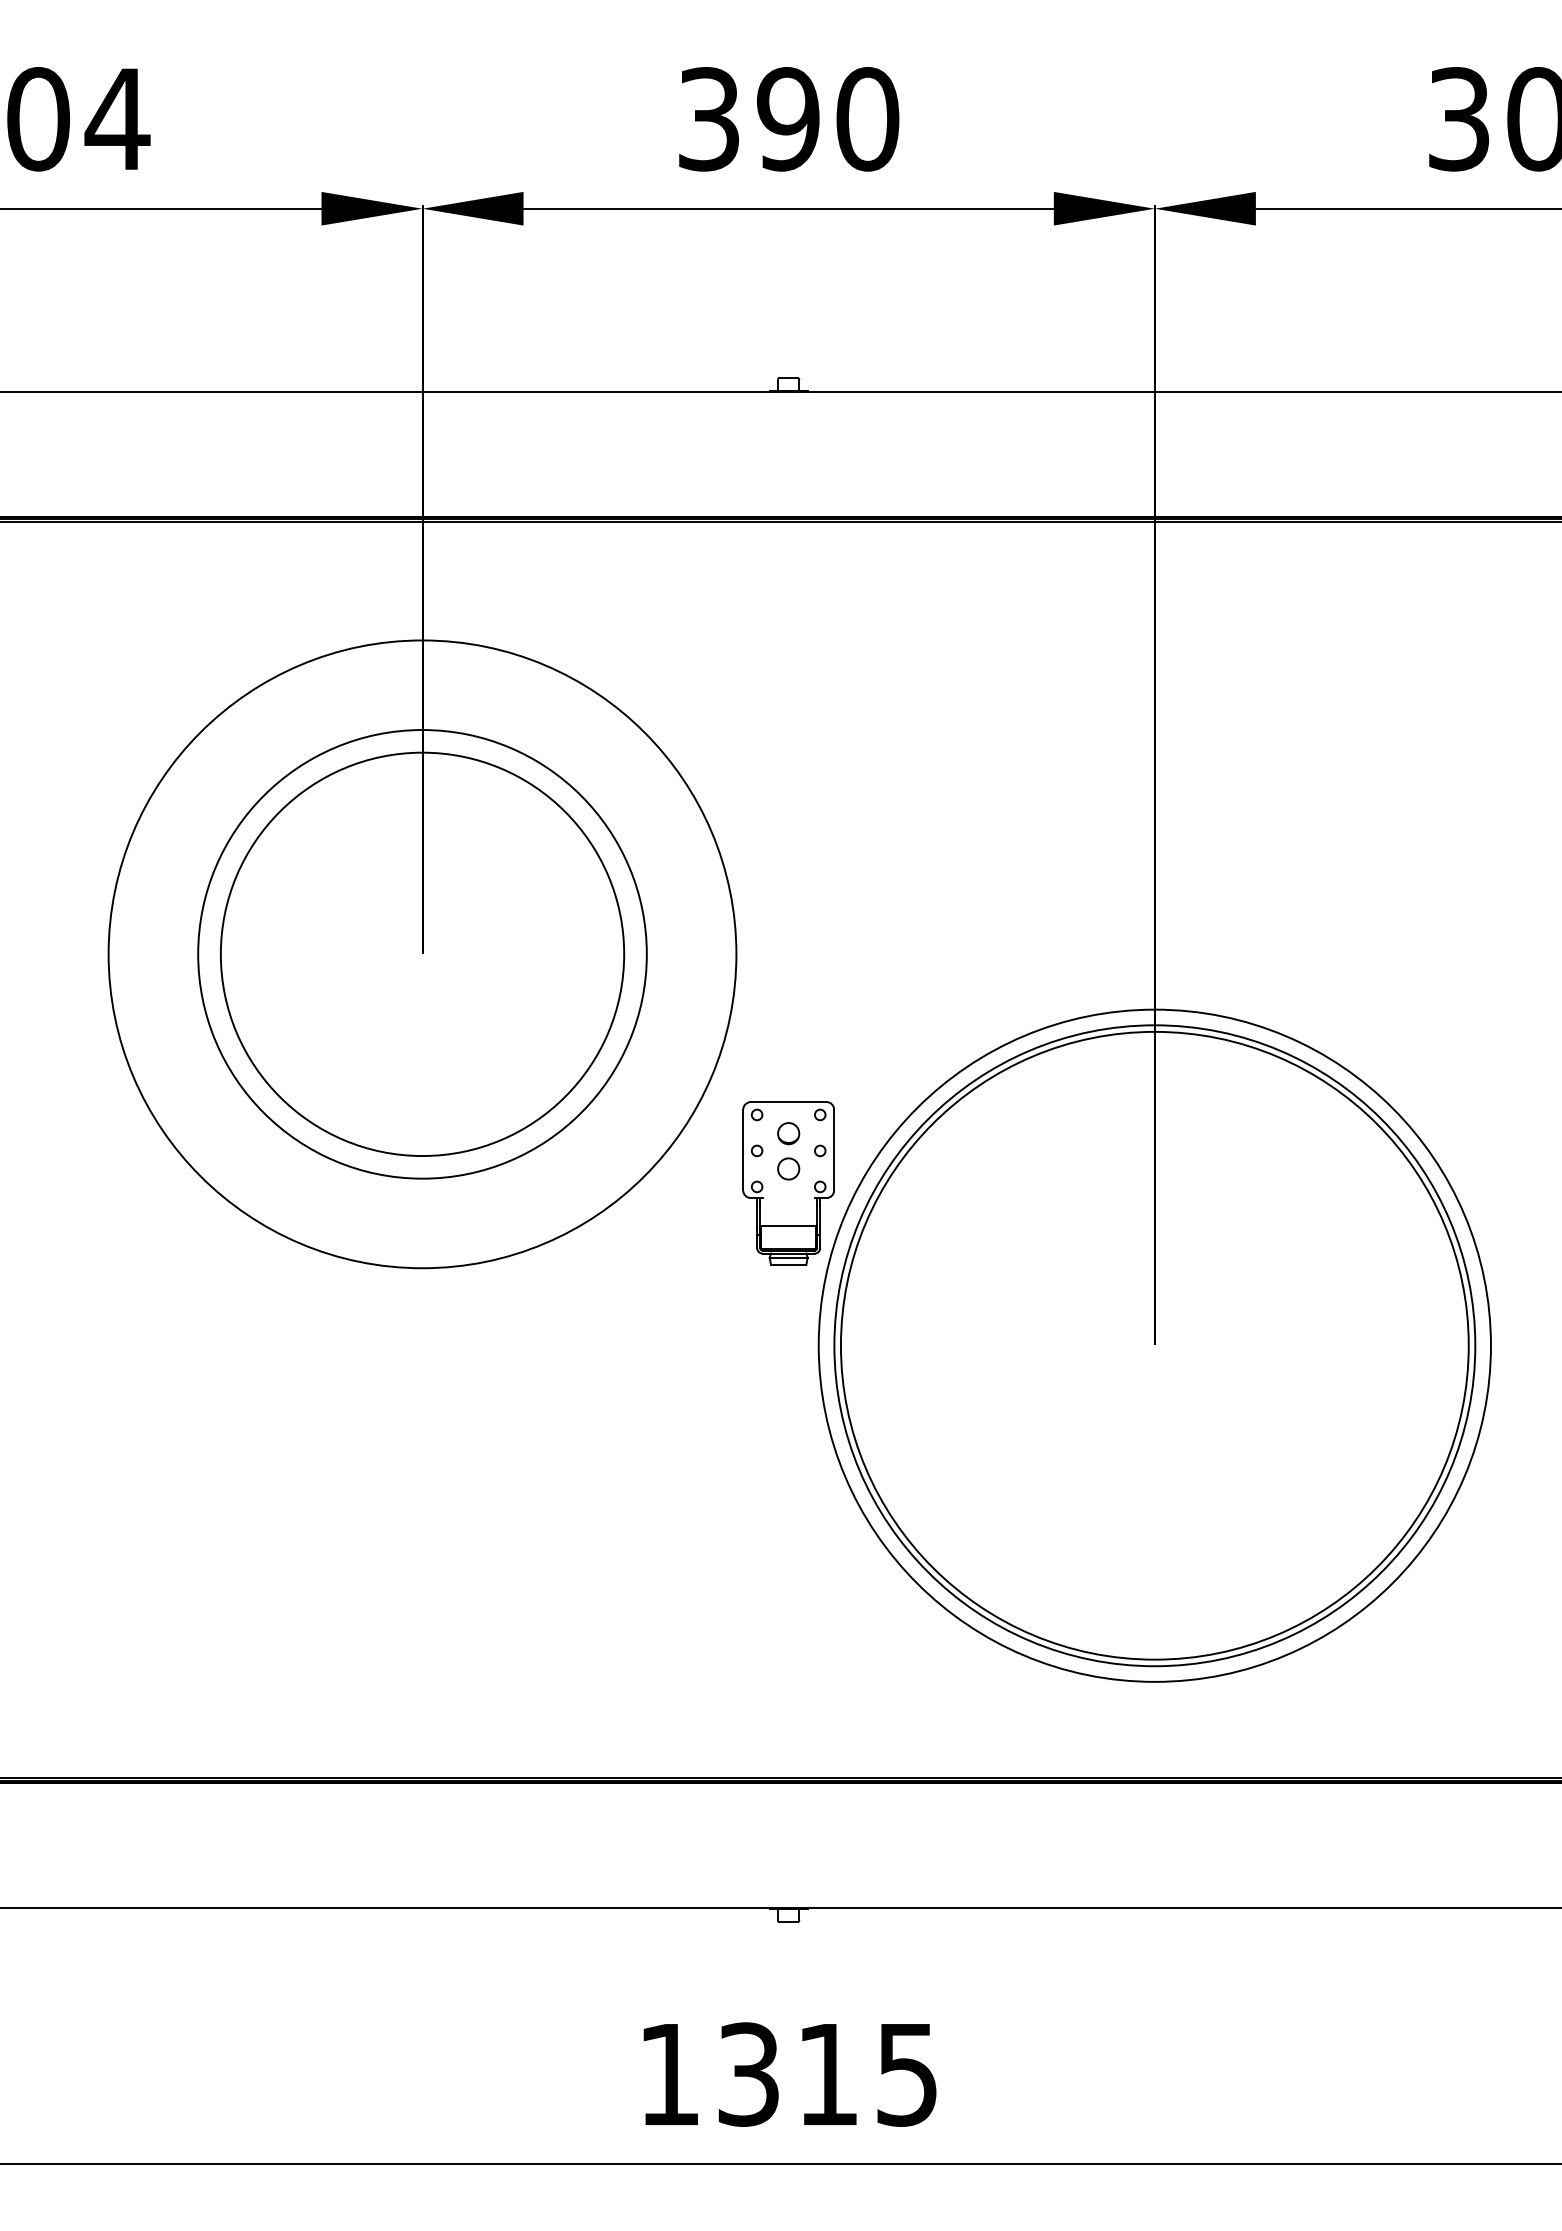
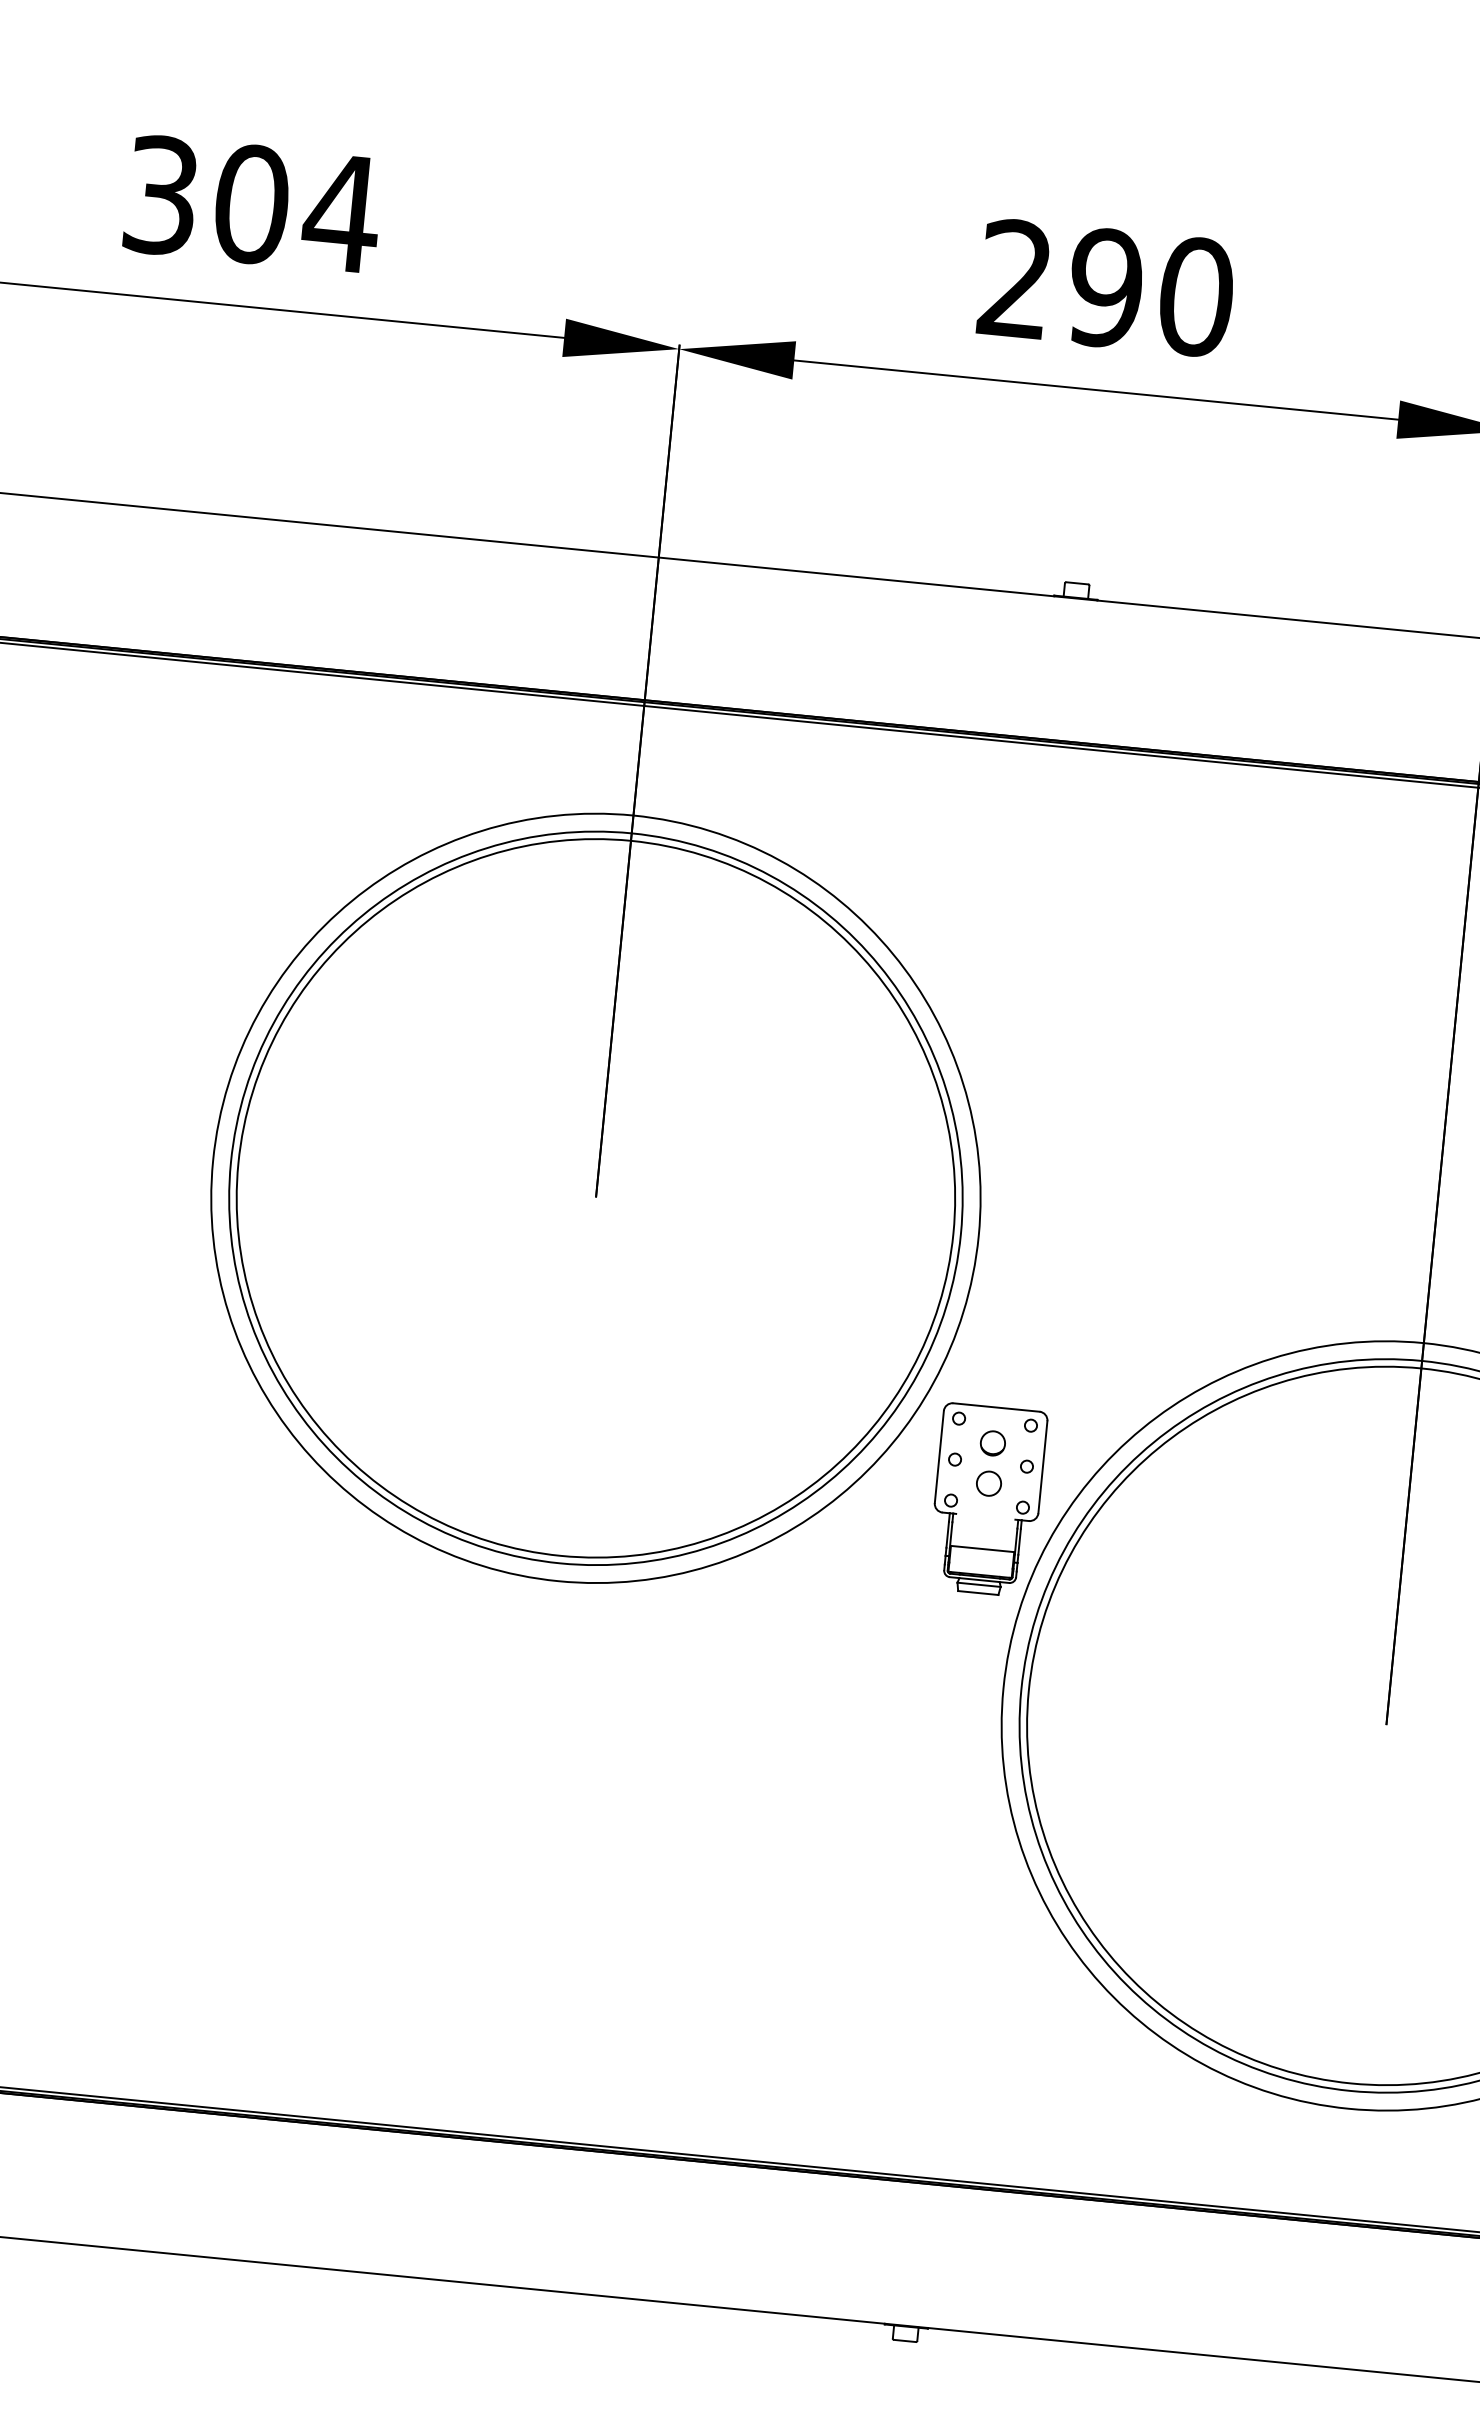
text: (708, 119) -> (1014, 279), 390 -> 290
circle: (422, 953) -> (596, 1197), size x1.43
circle: (422, 954) -> (595, 1198), size x1.67

